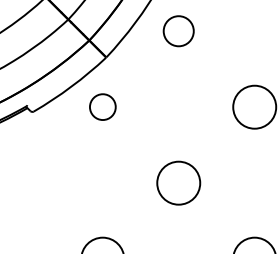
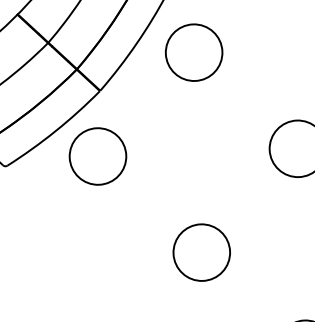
circle: (178, 30) -> (193, 51), size x1.43
circle: (102, 106) -> (97, 155), size x1.67

